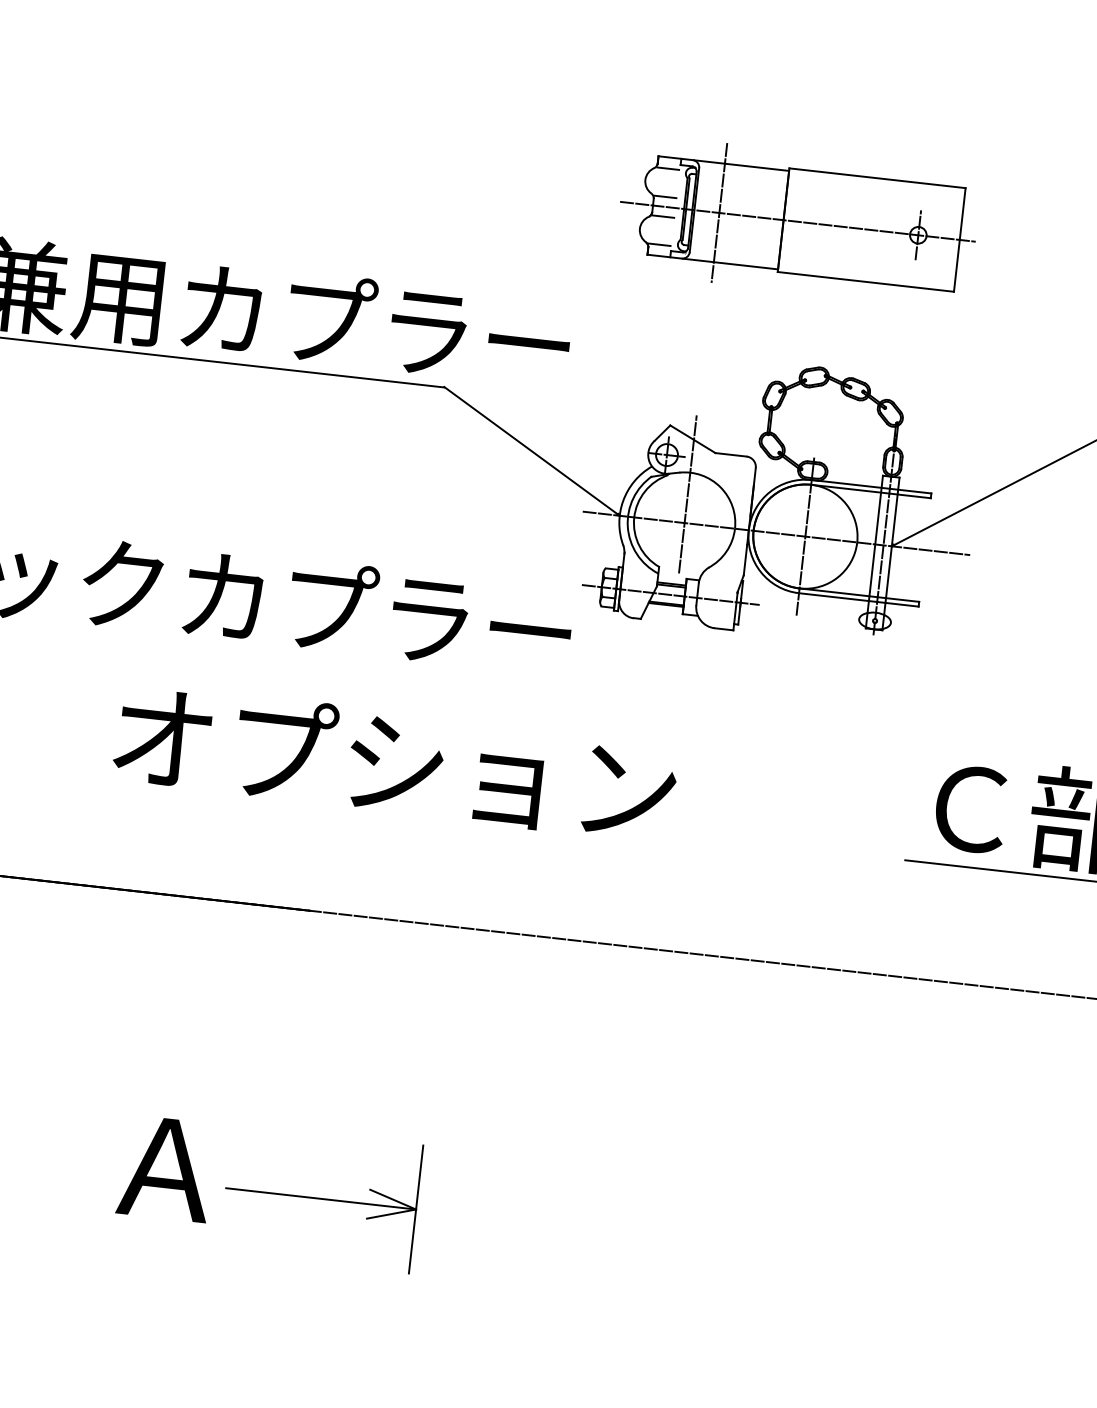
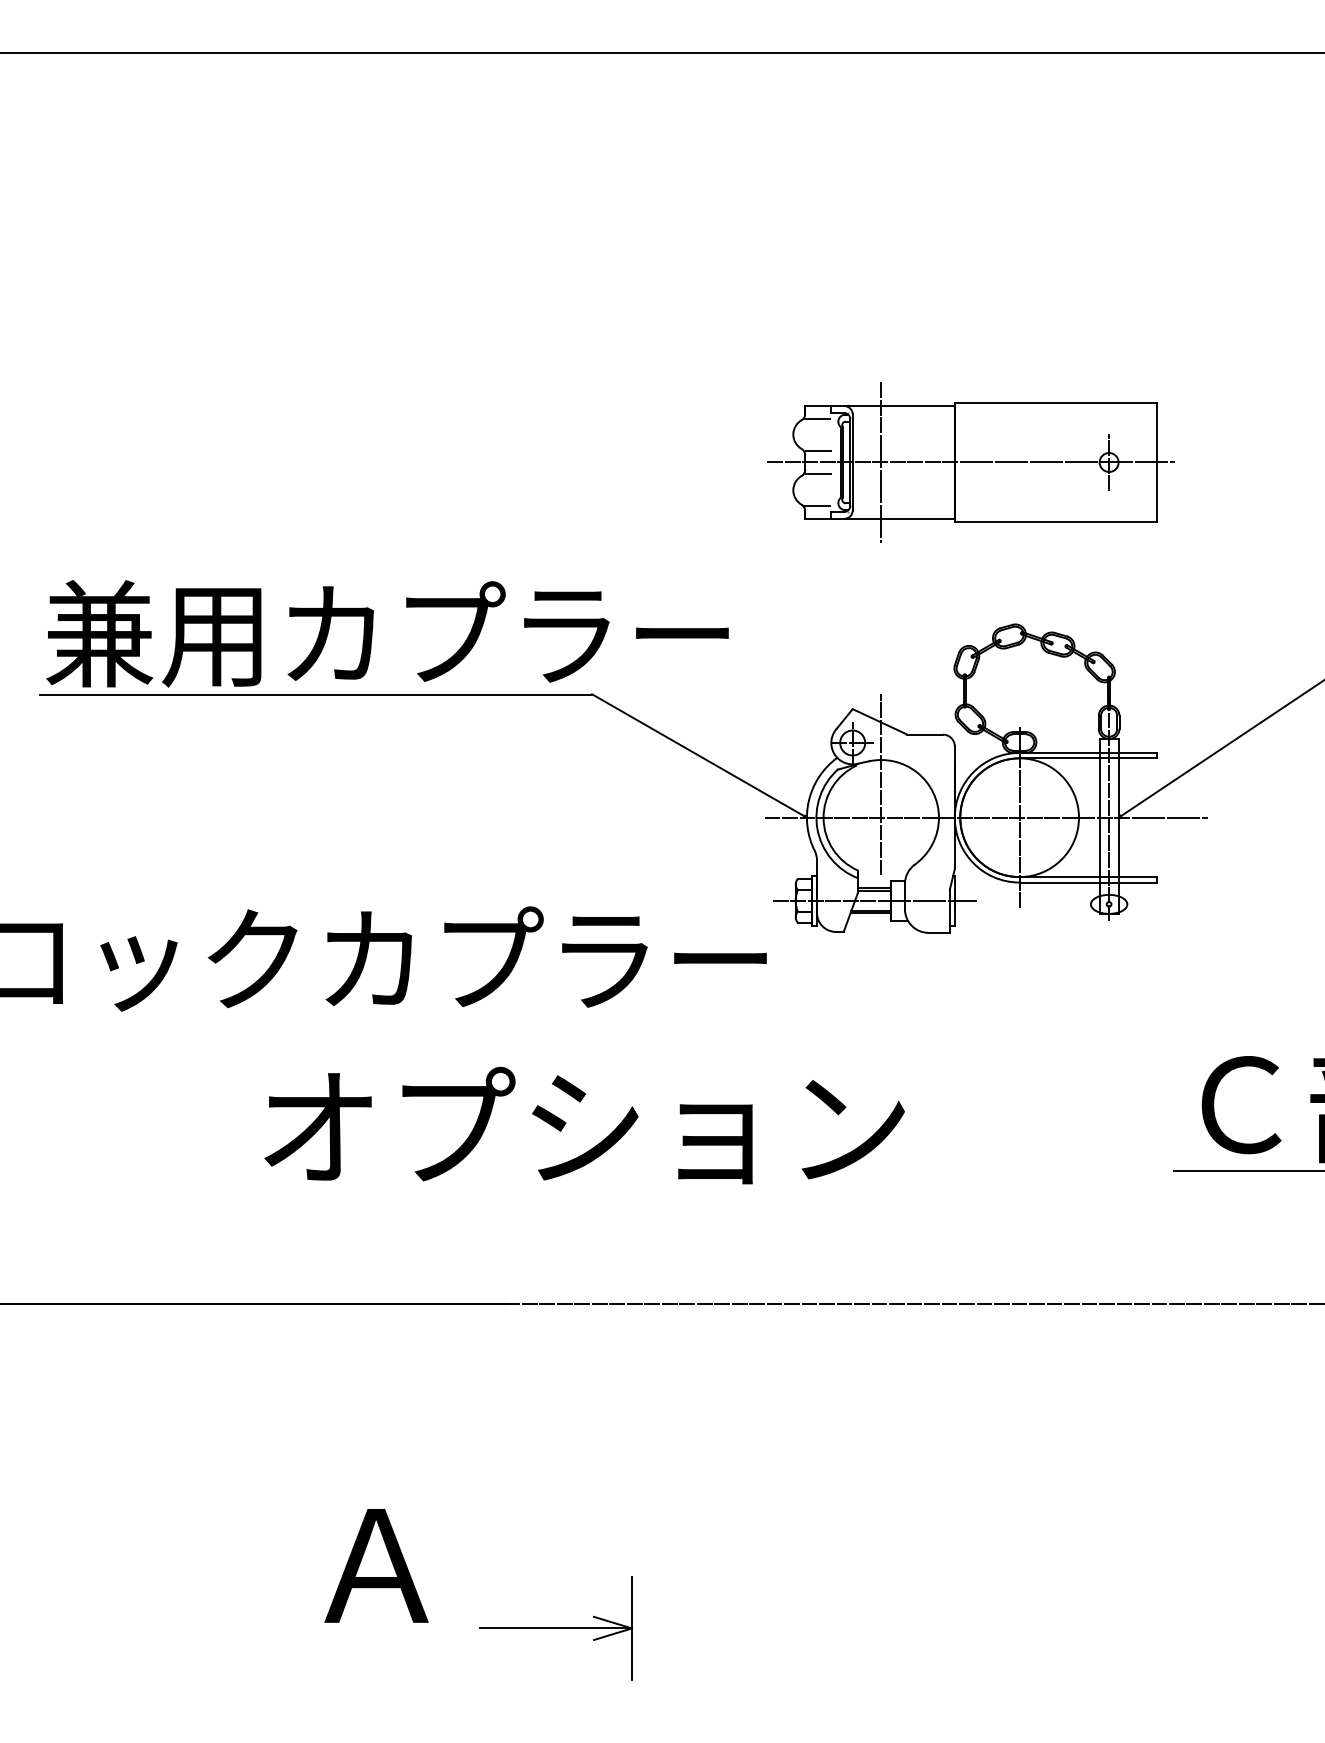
text: (166, 1168) -> (376, 1565), moved
part: (320, 1198) -> (555, 1628), size x0.7

